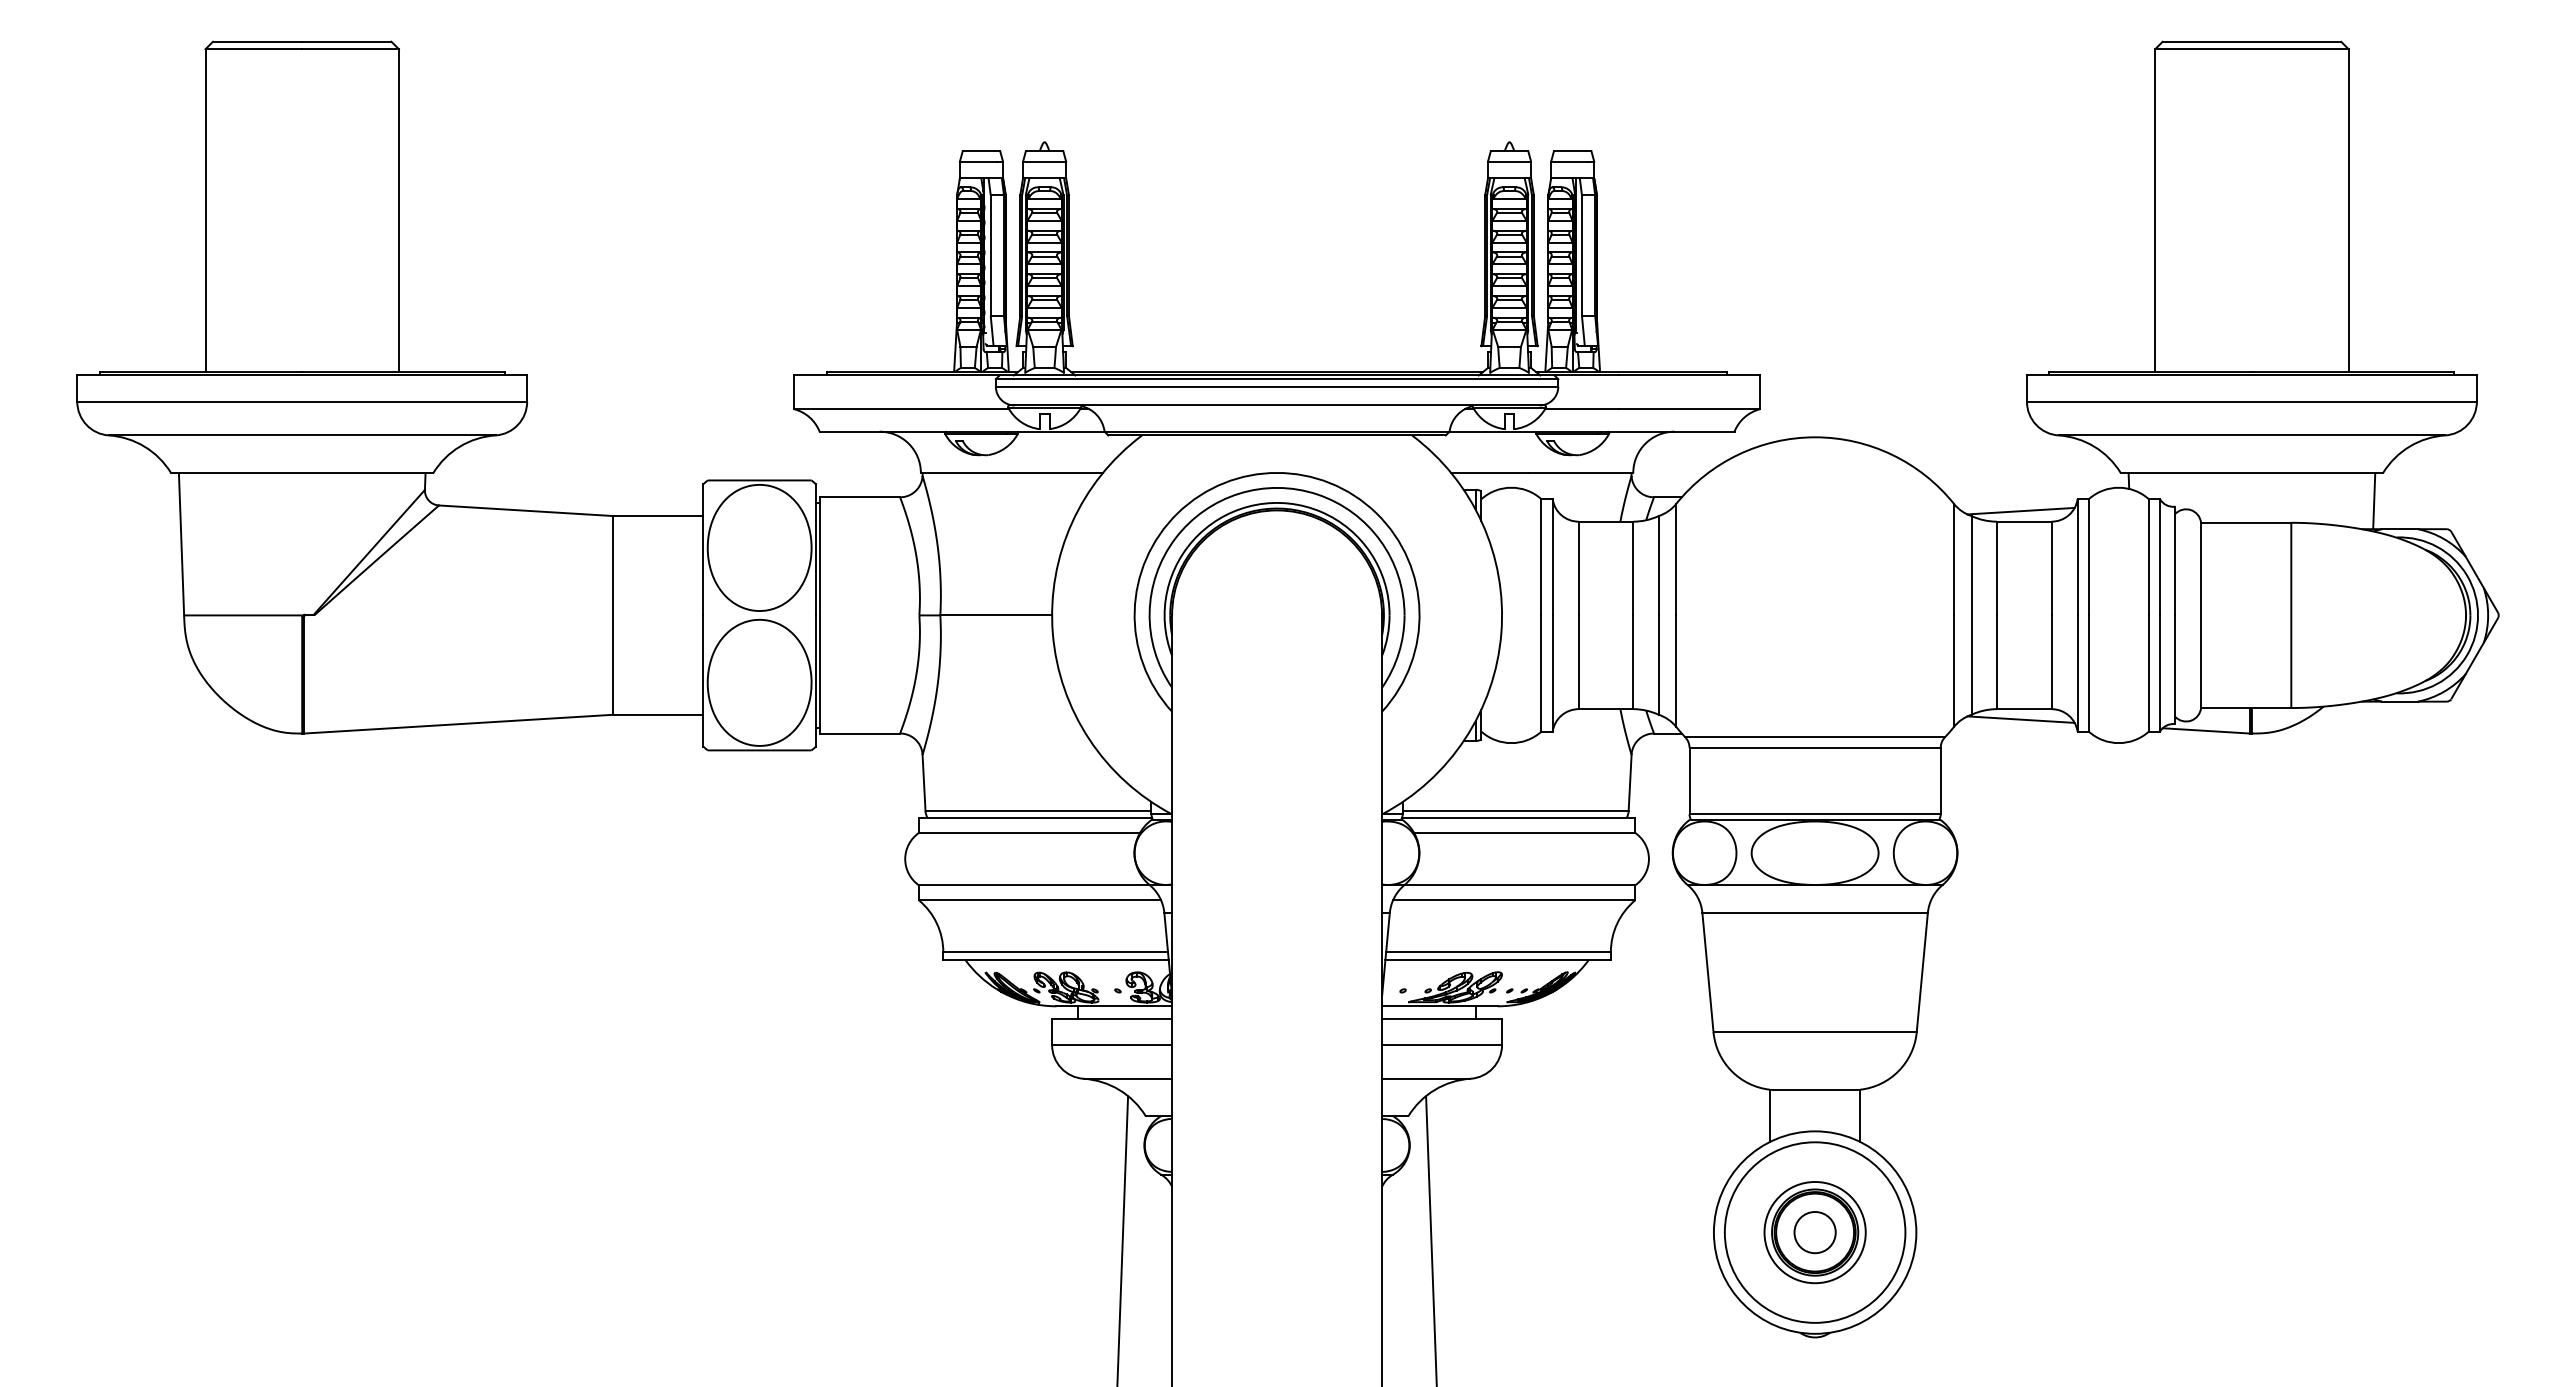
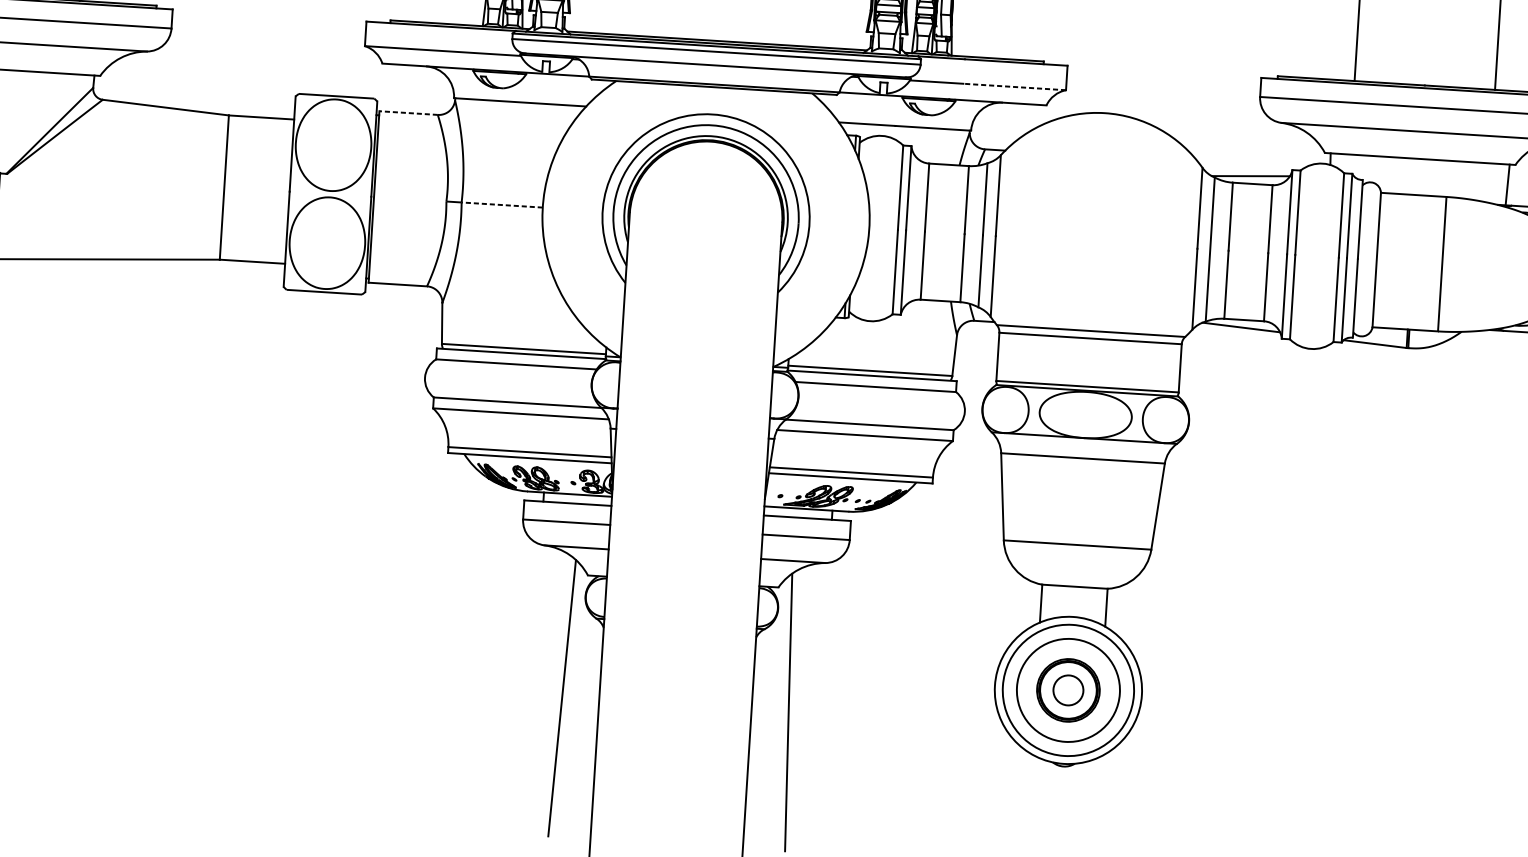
line: (1689, 409) -> (1014, 87), solid -> dashed
line: (859, 497) -> (408, 113), solid -> dashed
line: (996, 615) -> (502, 205), solid -> dashed
circle: (1814, 1232) -> (1067, 690), size x1.4

